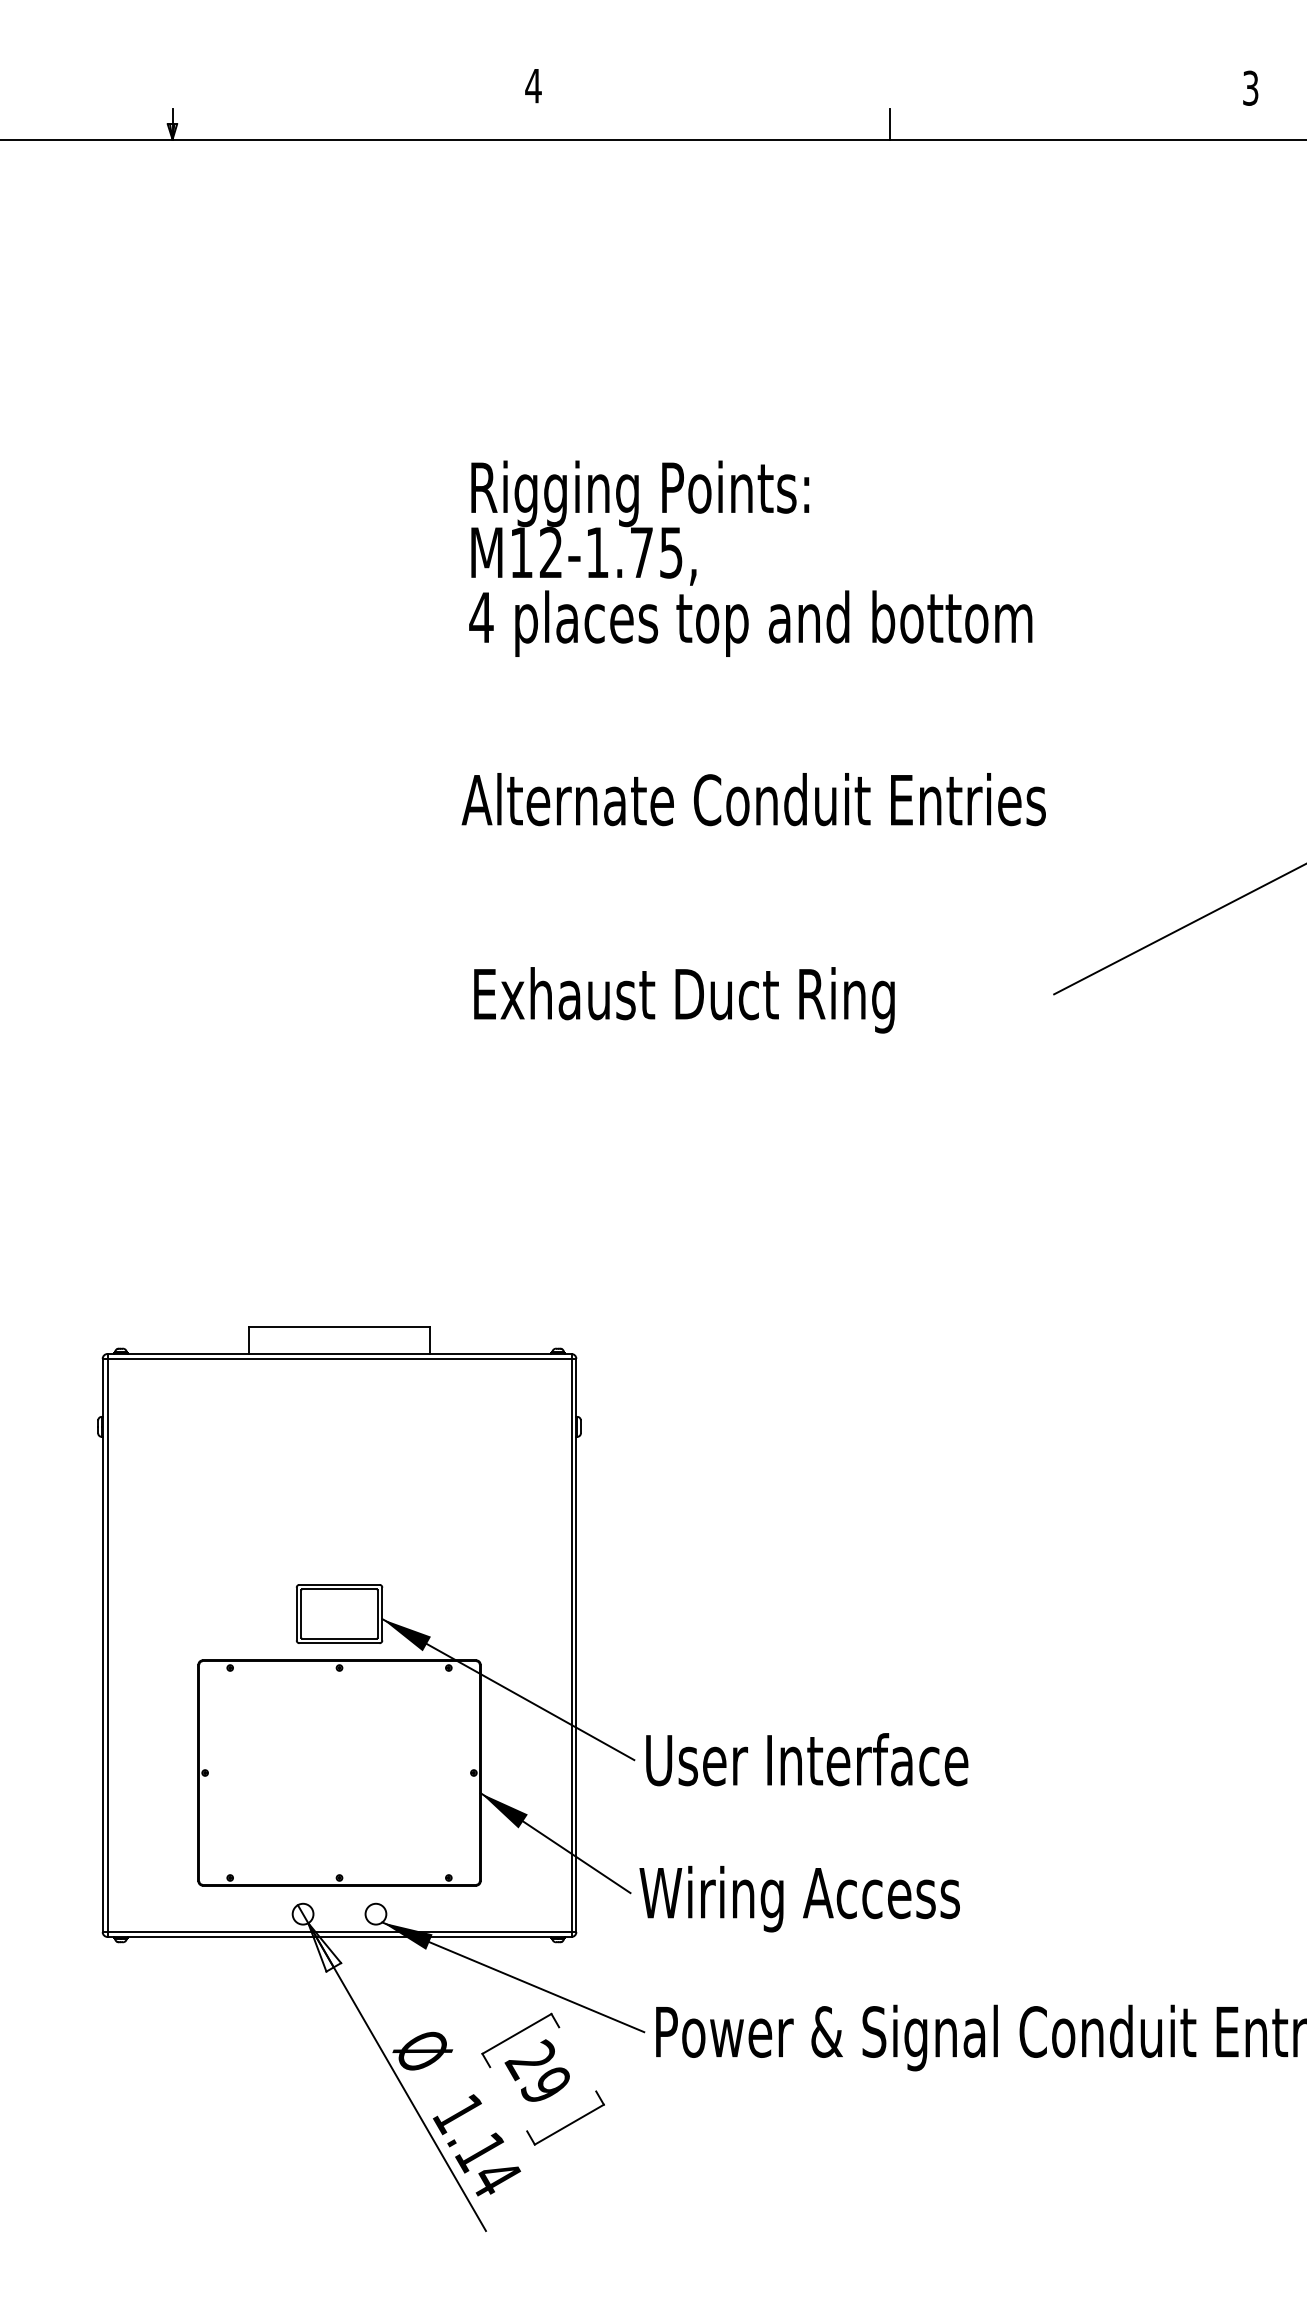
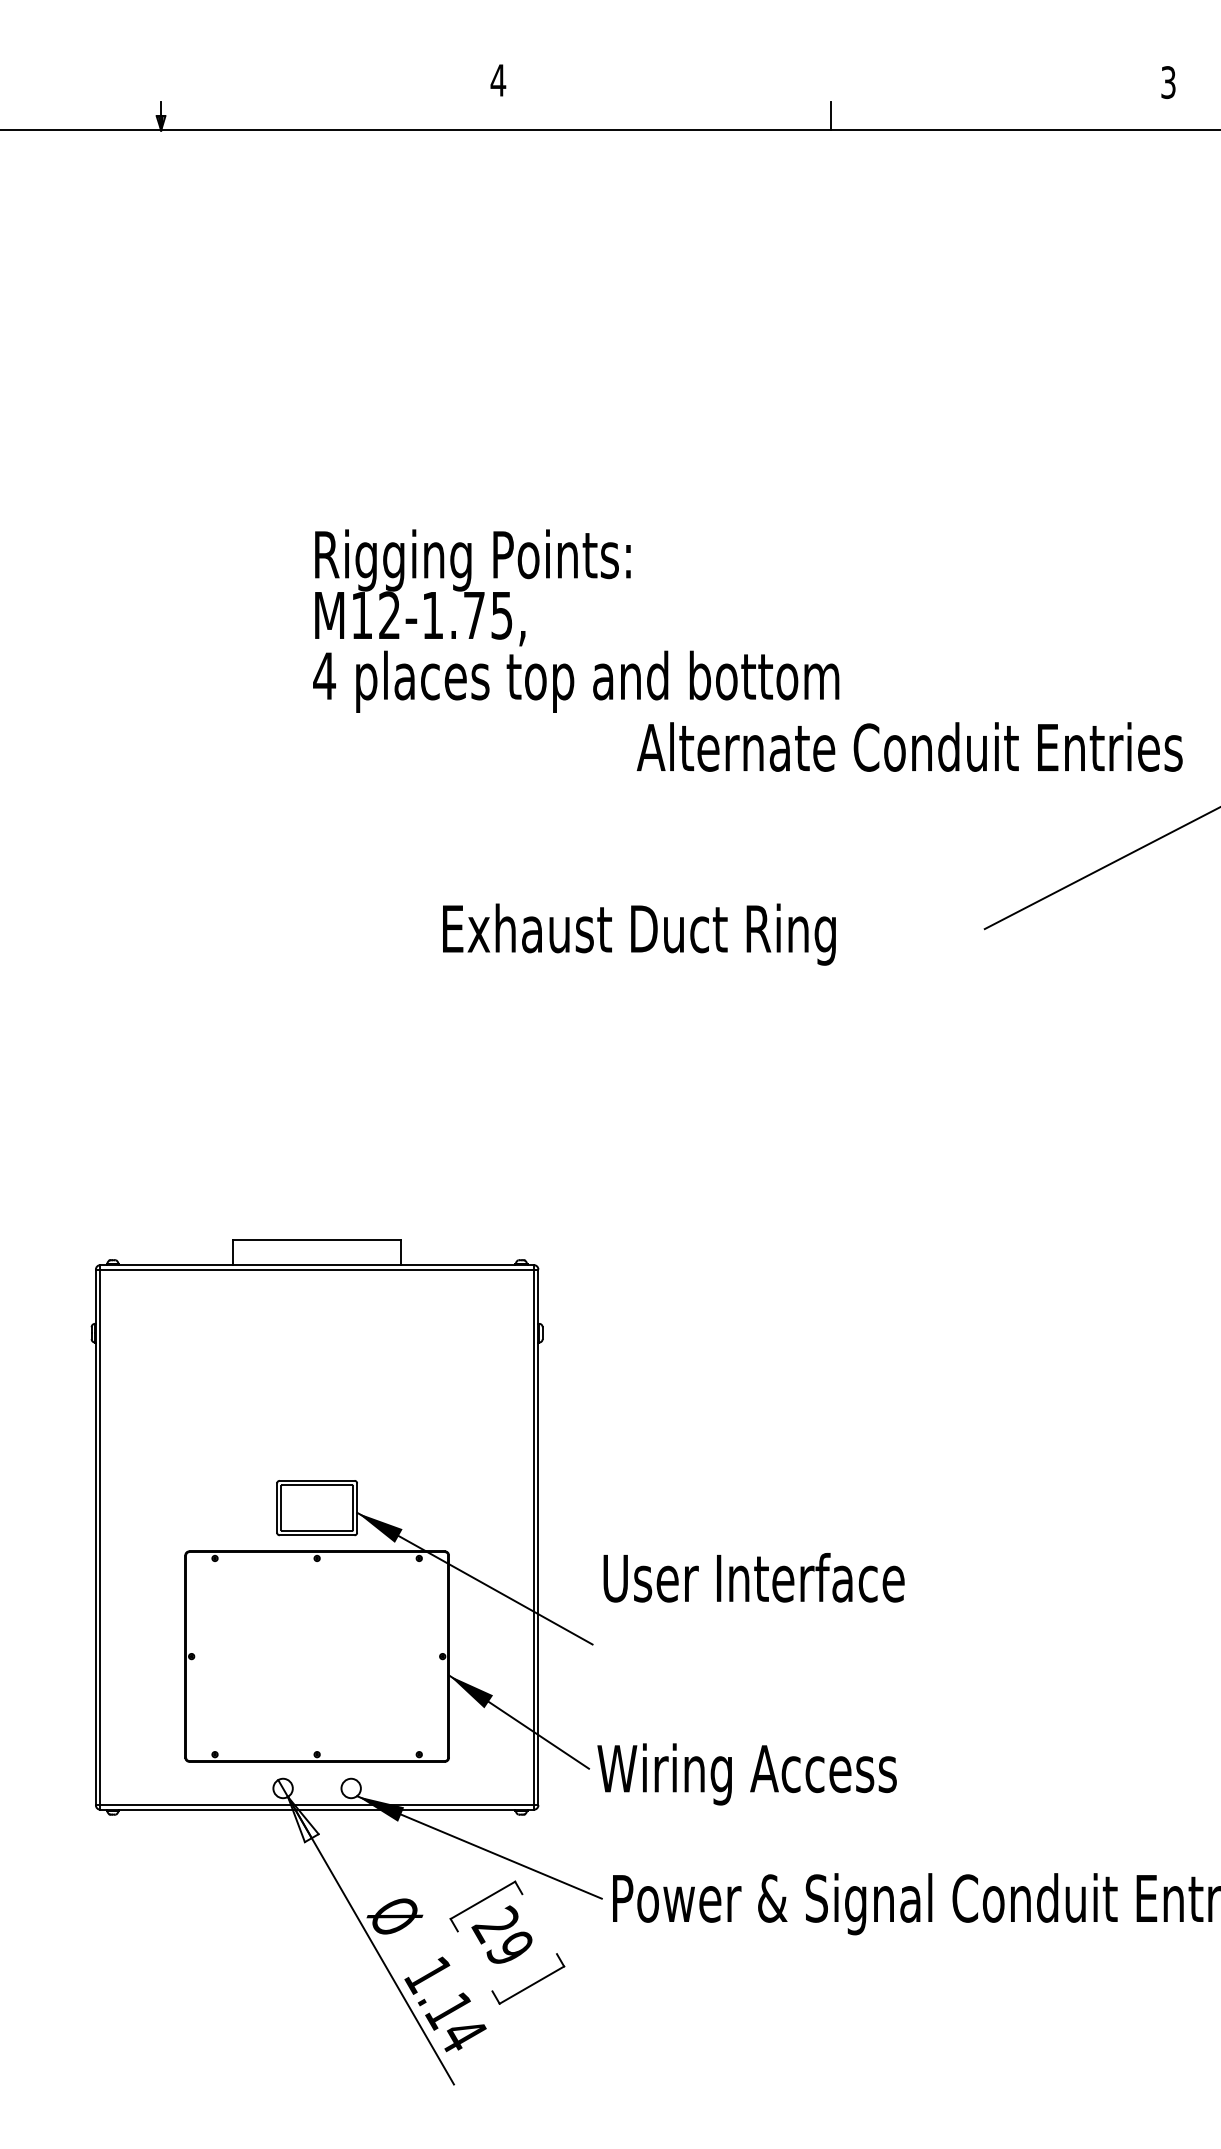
text: (750, 558) -> (575, 620), moved
text: (753, 799) -> (909, 747), moved
text: (807, 1759) -> (754, 1577), moved

